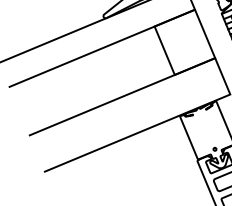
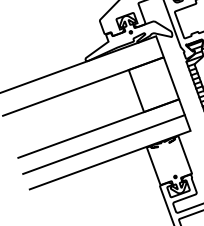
line: (129, 115) -> (103, 144), added

